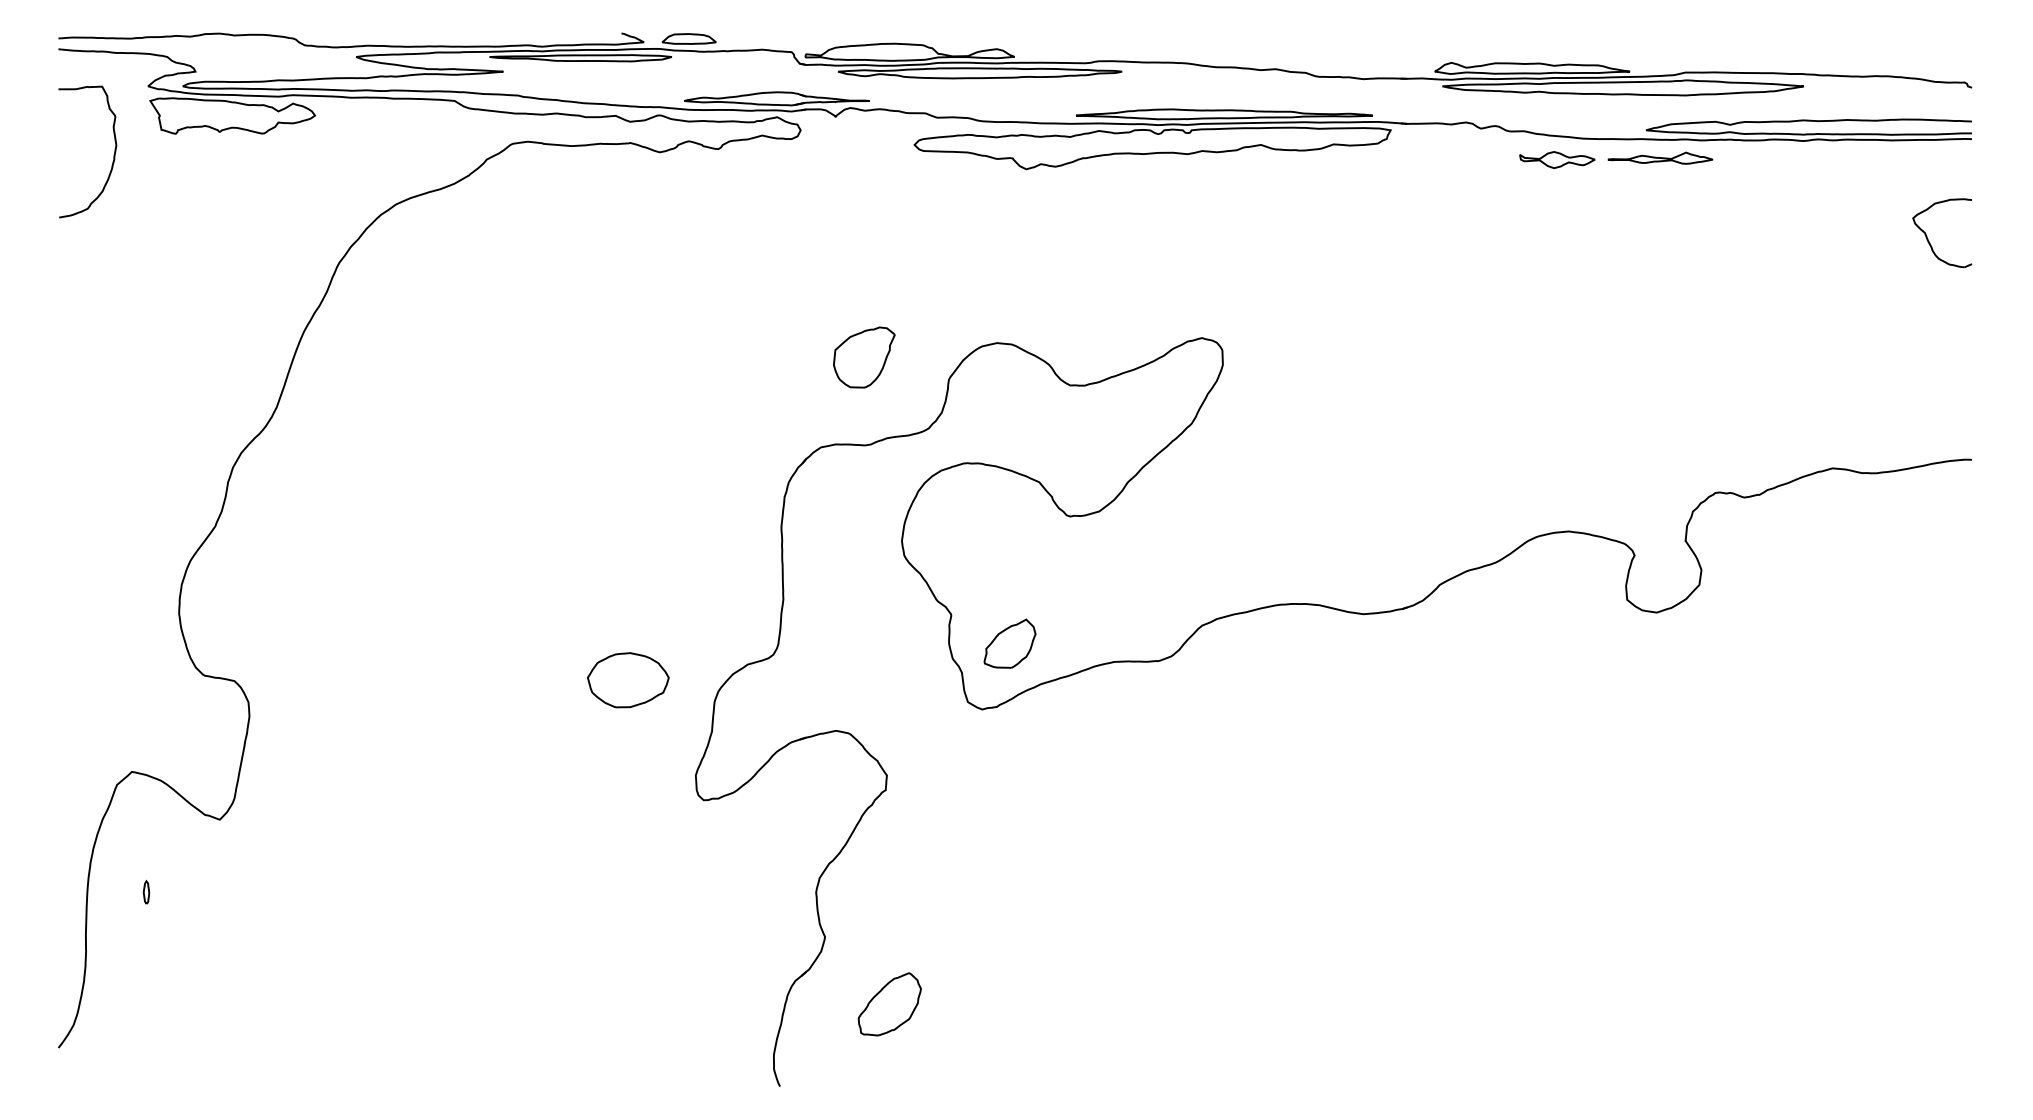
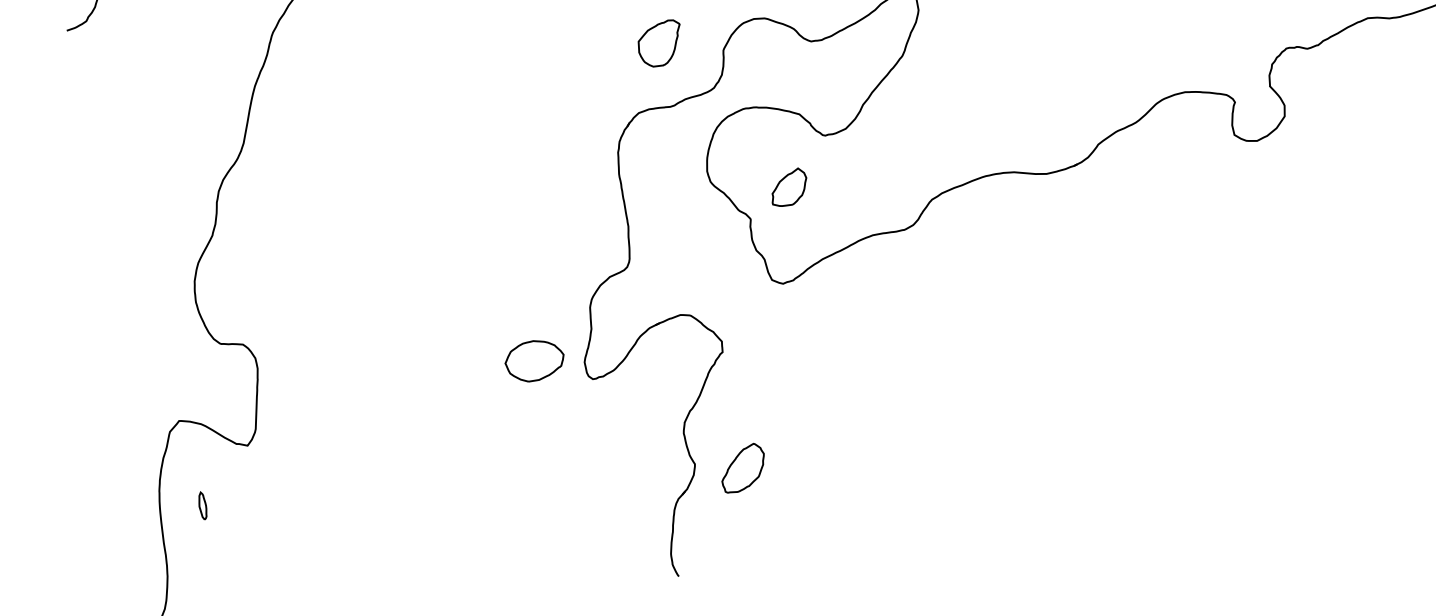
part: (1009, 643) -> (788, 187), moved
part: (628, 680) -> (534, 360), moved
part: (146, 892) -> (202, 506), size x1.67
part: (889, 1004) -> (742, 468), moved

